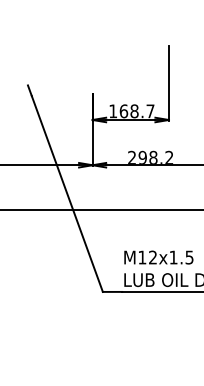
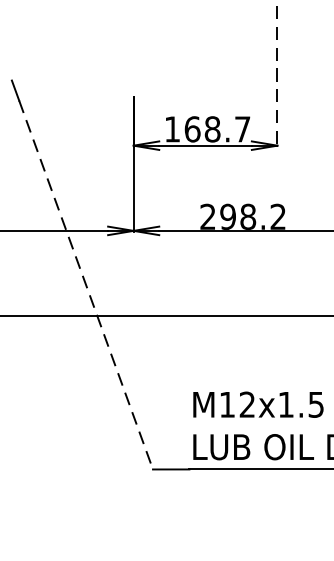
line: (168, 83) -> (276, 76), solid -> dashed
line: (67, 194) -> (86, 285), solid -> dashed

